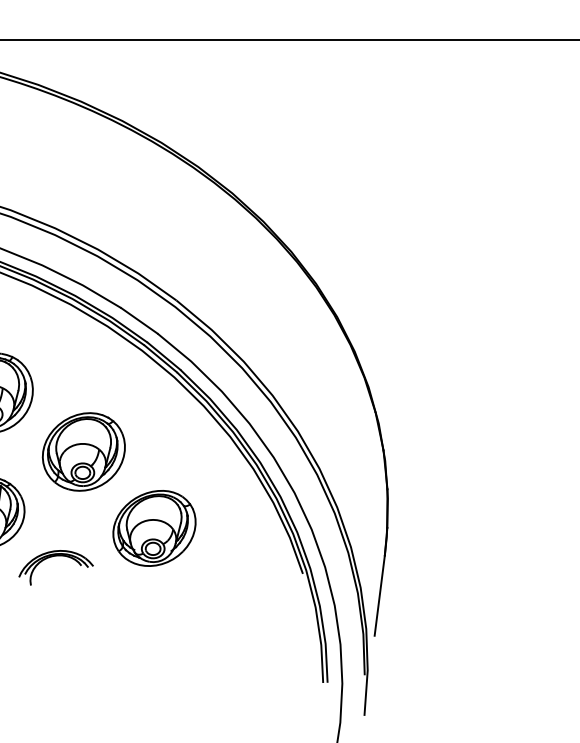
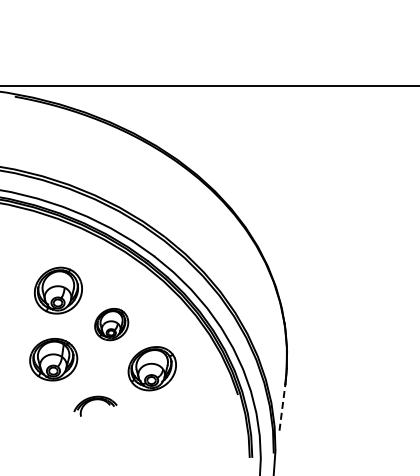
part: (83, 451) -> (111, 324), size x0.7
part: (56, 566) -> (95, 405), moved
line: (379, 595) -> (282, 407), solid -> dashed

